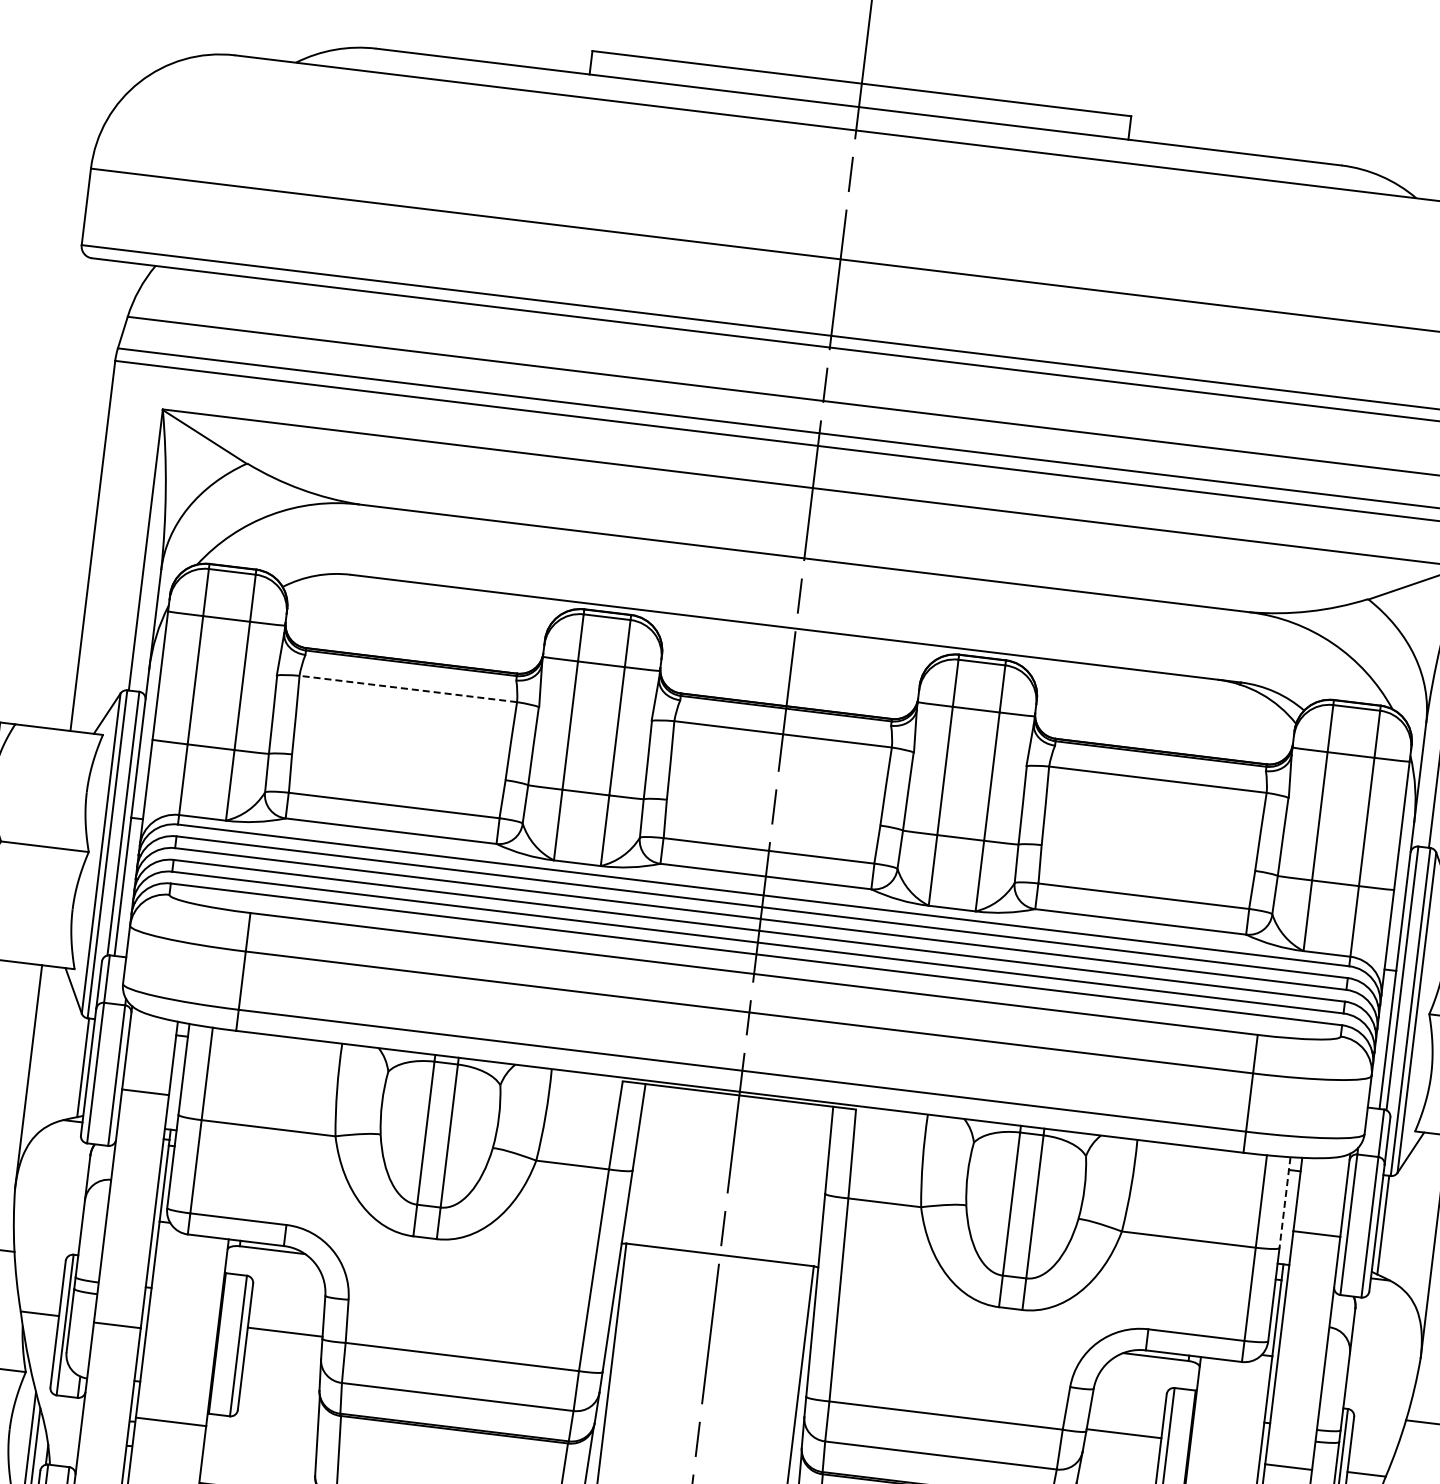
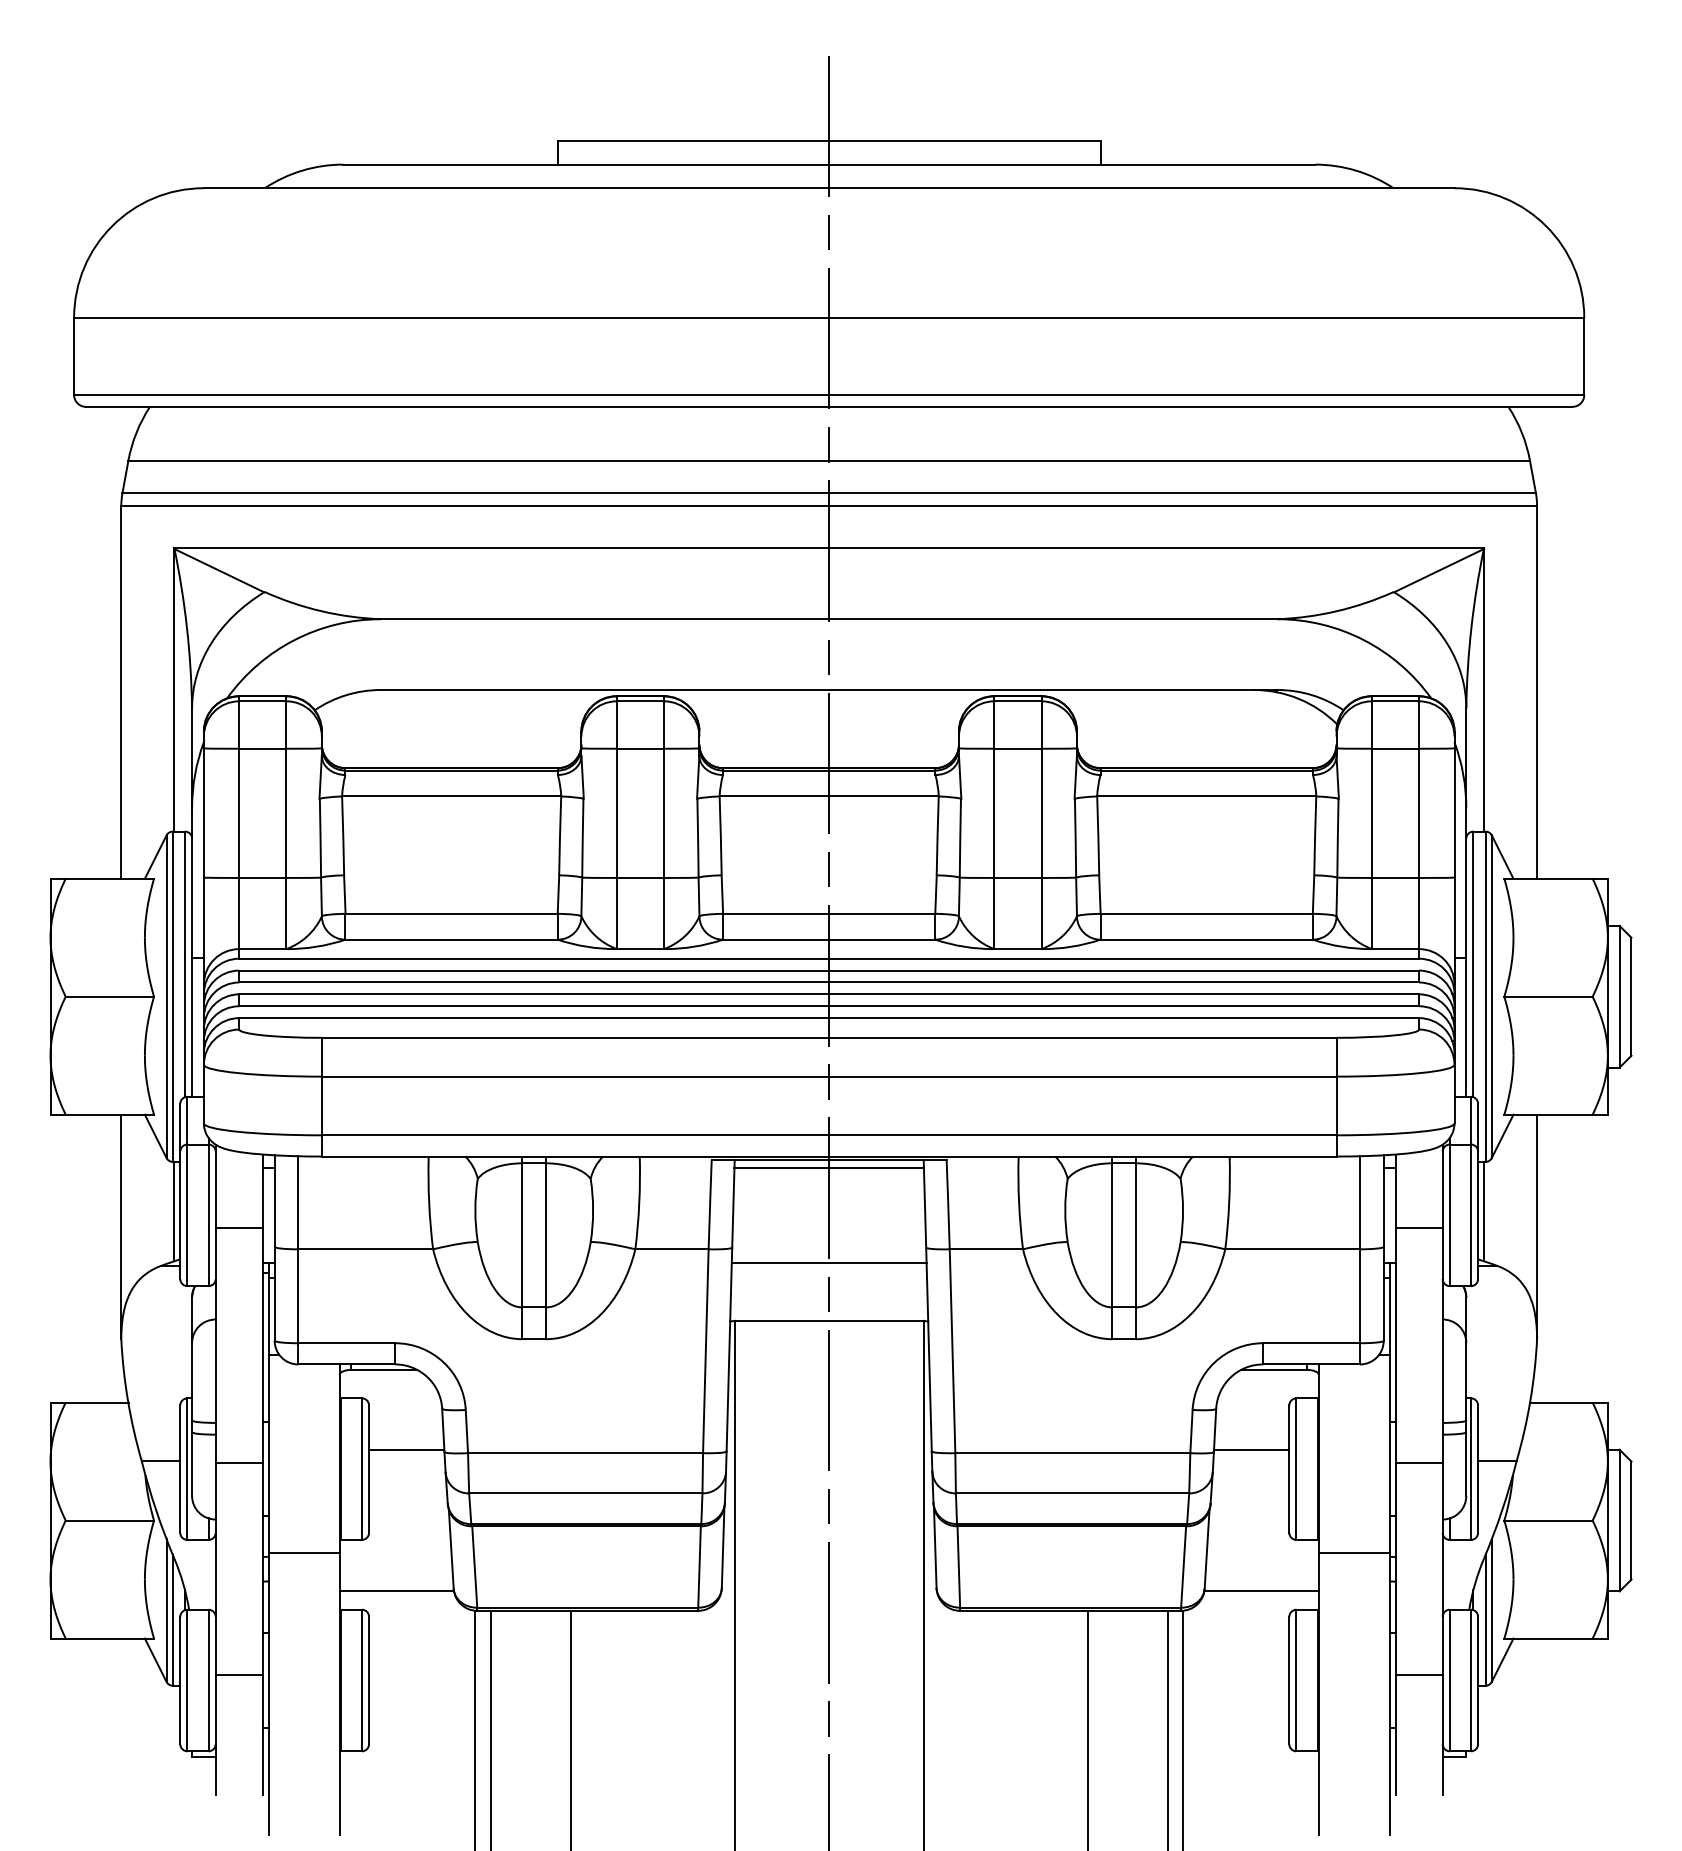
line: (408, 689) -> (451, 796), dashed -> solid
line: (737, 1103) -> (828, 1168), added
line: (726, 1196) -> (828, 1262), added
line: (1284, 1203) -> (1383, 1201), dashed -> solid
line: (258, 1471) -> (396, 1591), added

